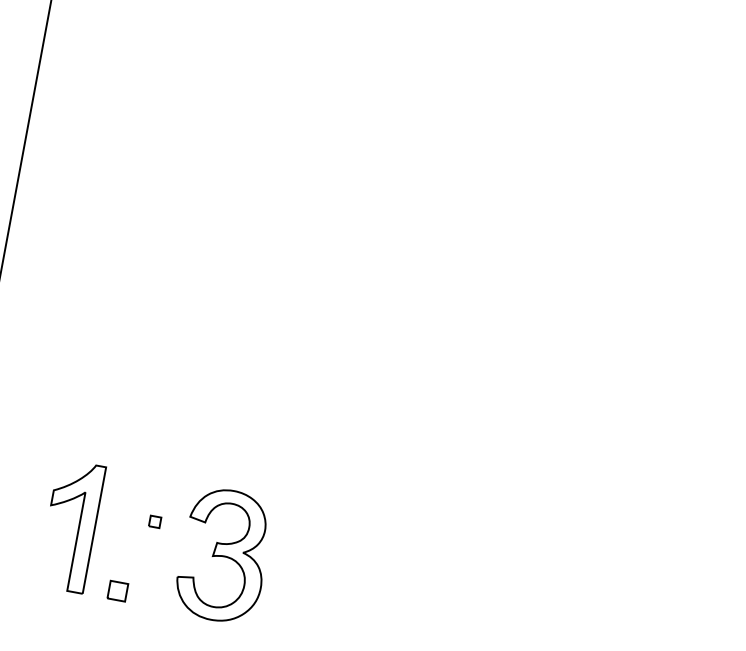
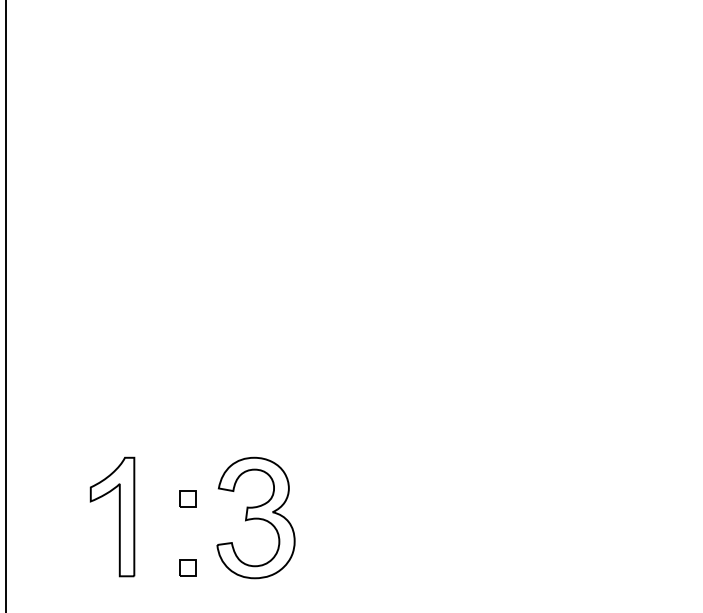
part: (154, 521) -> (187, 498), size x1.67
part: (117, 590) -> (187, 567), moved

